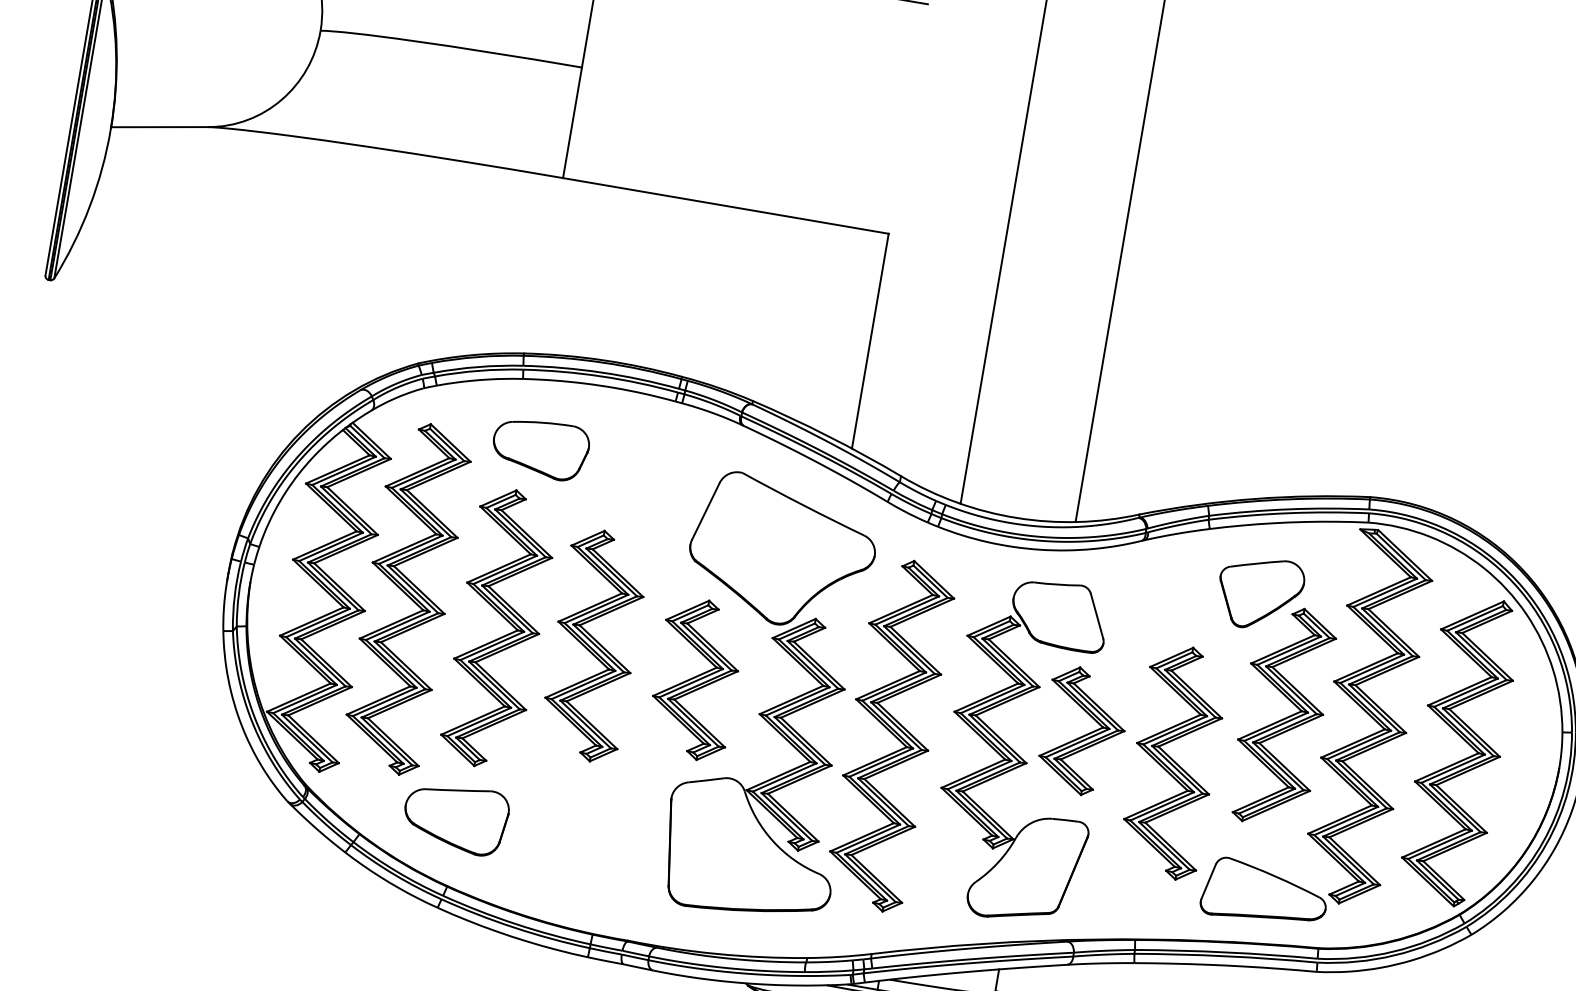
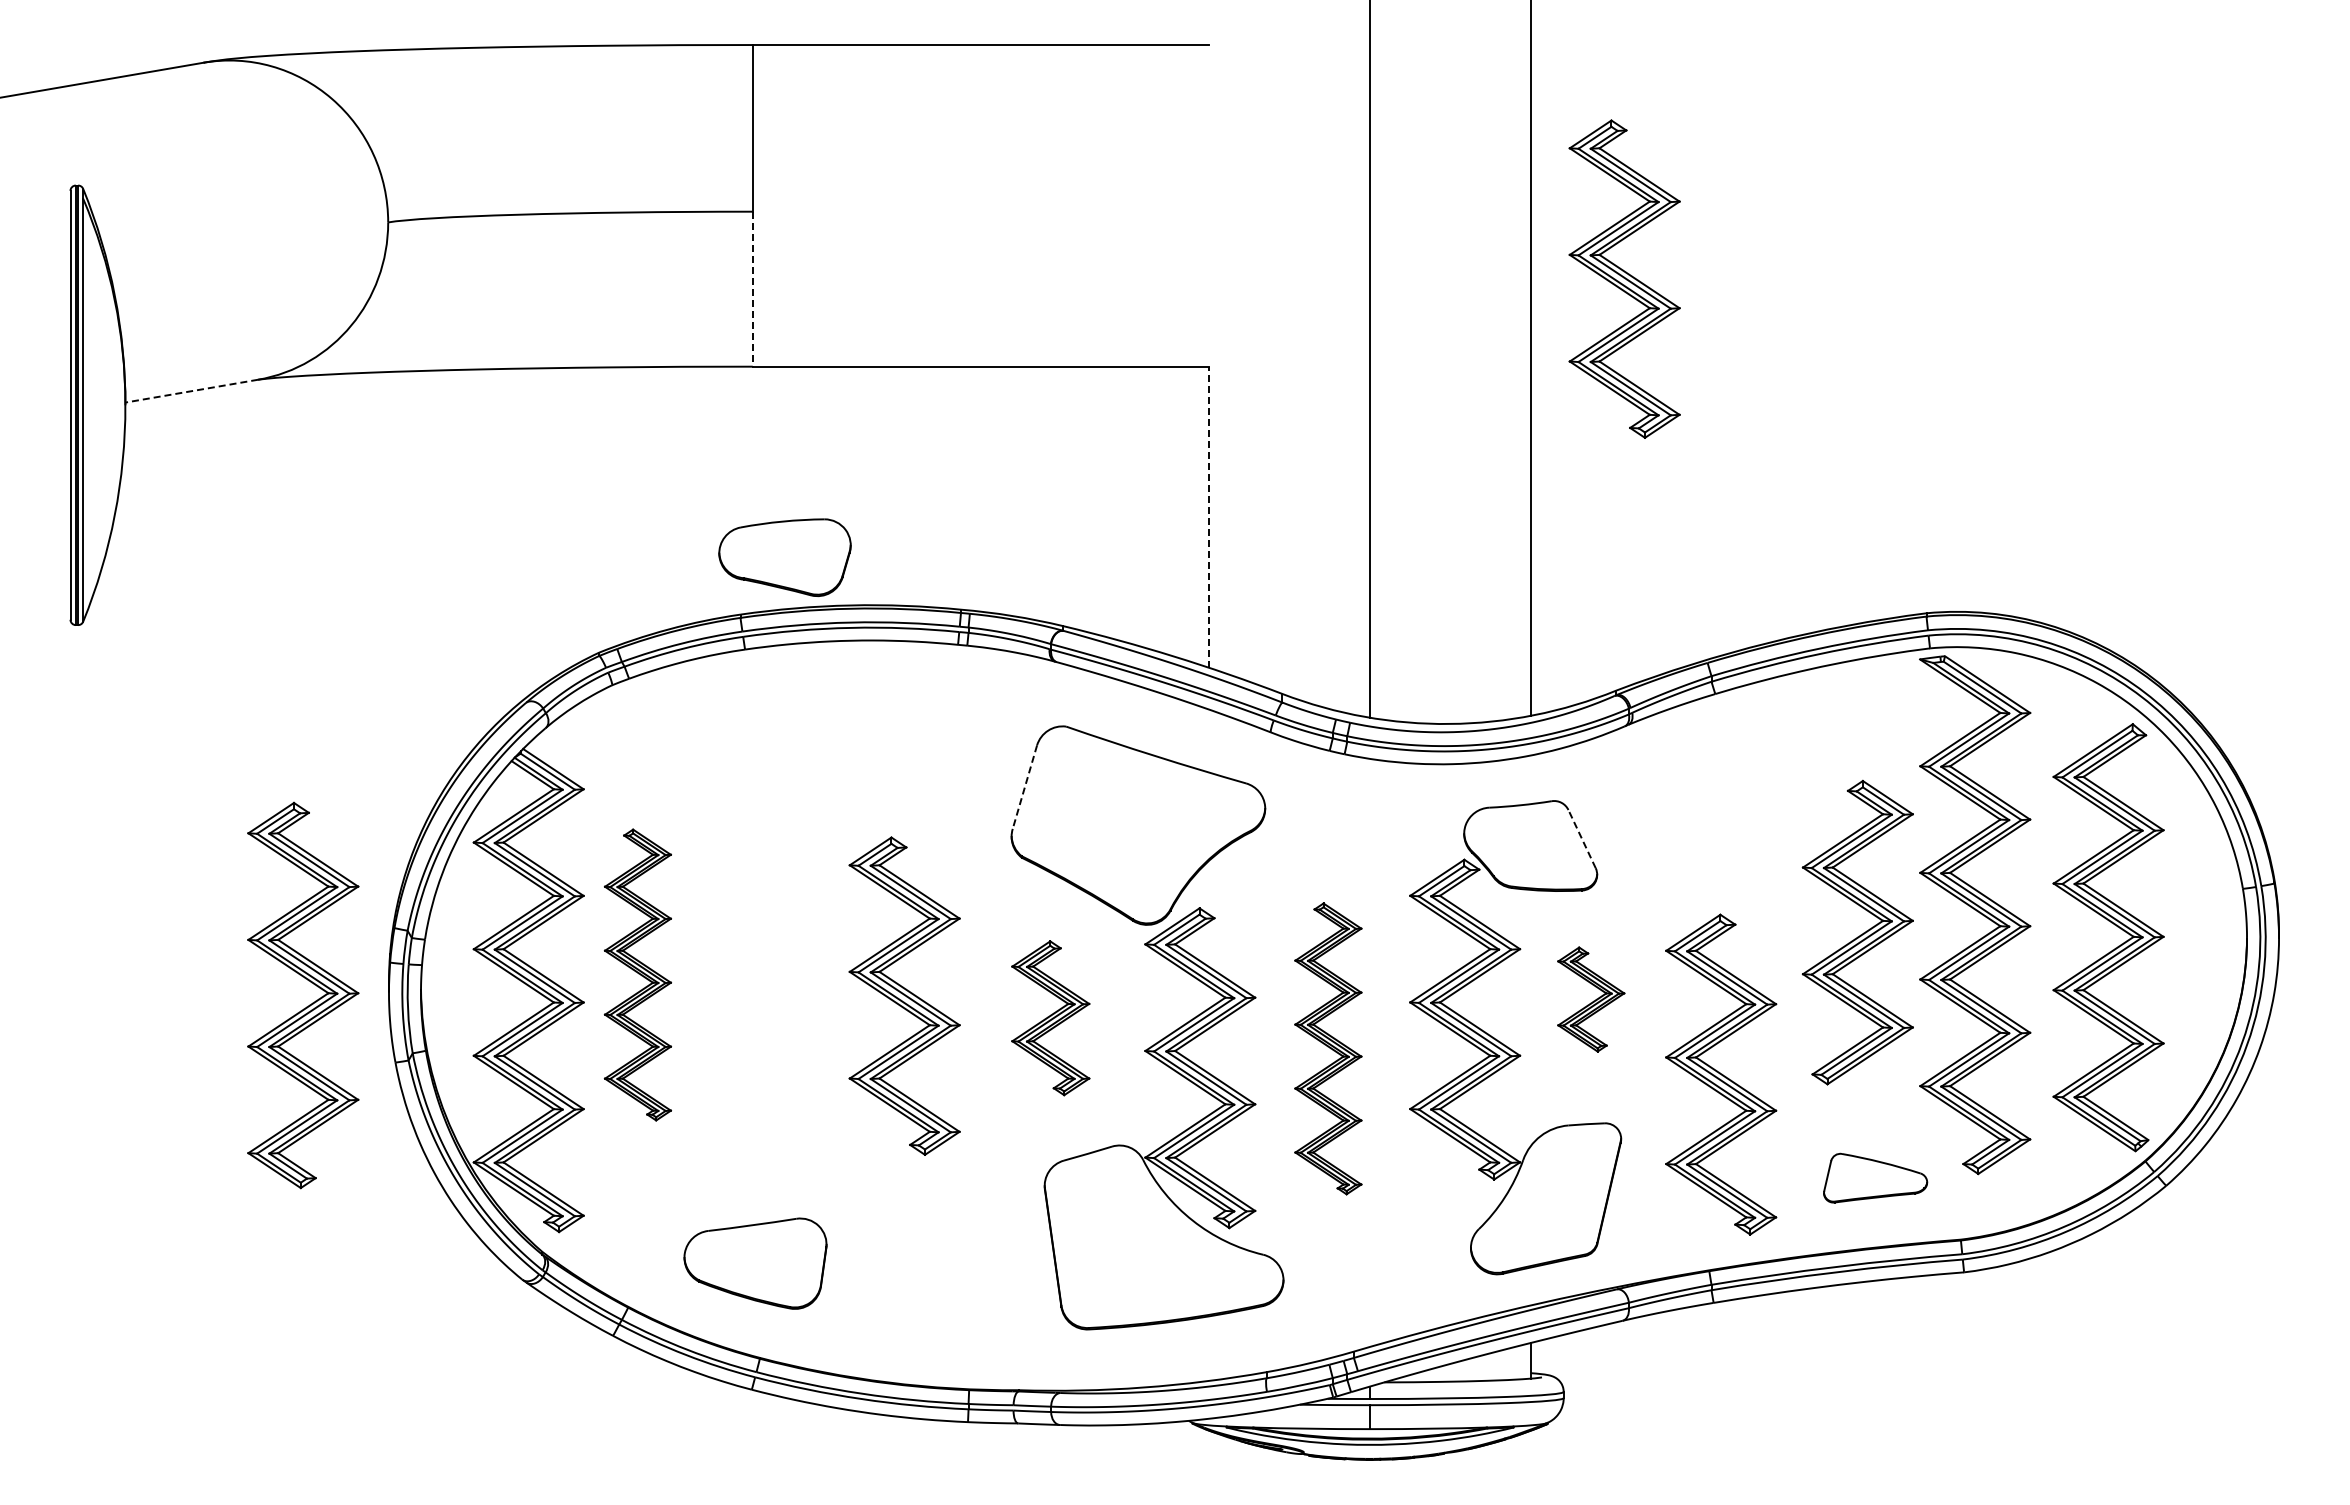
line: (572, 123) -> (752, 289), solid -> dashed
line: (159, 127) -> (191, 391), solid -> dashed
part: (1195, 221) -> (1624, 278), added
line: (870, 341) -> (1209, 517), solid -> dashed
part: (540, 448) -> (784, 557), moved
line: (705, 511) -> (1024, 787), solid -> dashed
part: (1259, 593) -> (1798, 770), removed
part: (406, 597) -> (637, 974), size x0.6
line: (1096, 615) -> (1581, 838), solid -> dashed
part: (502, 636) -> (309, 1004), moved
part: (695, 679) -> (1050, 1018), size x0.7
part: (1084, 731) -> (1591, 999), size x0.6
part: (890, 734) -> (1328, 1048), size x0.6
part: (1174, 761) -> (1721, 1074), moved
part: (1265, 893) -> (1875, 1177), size x0.6

